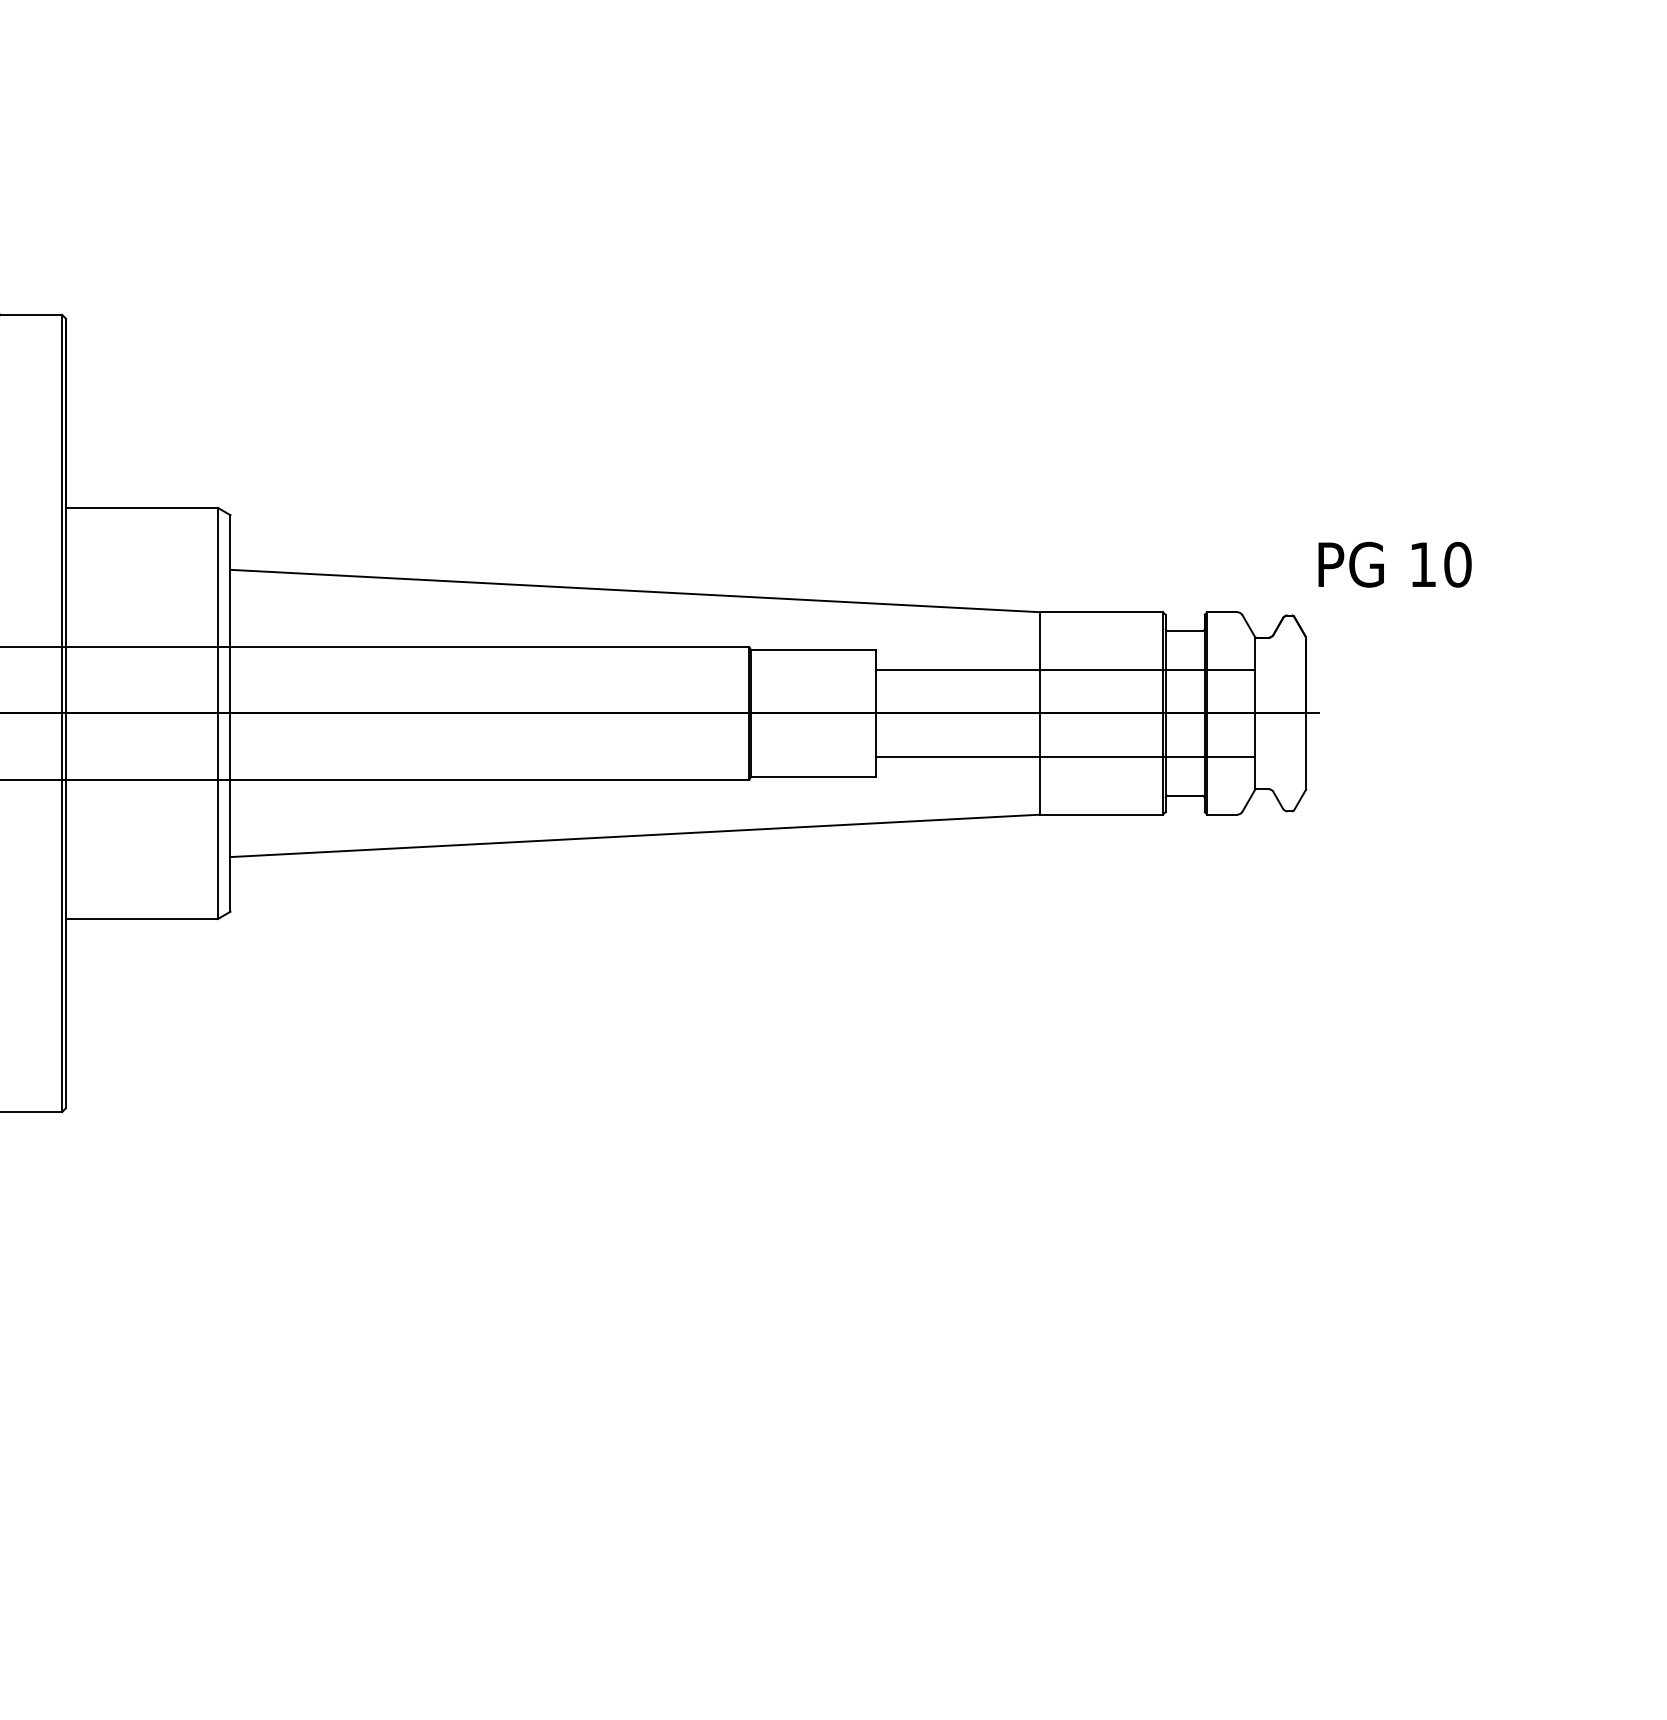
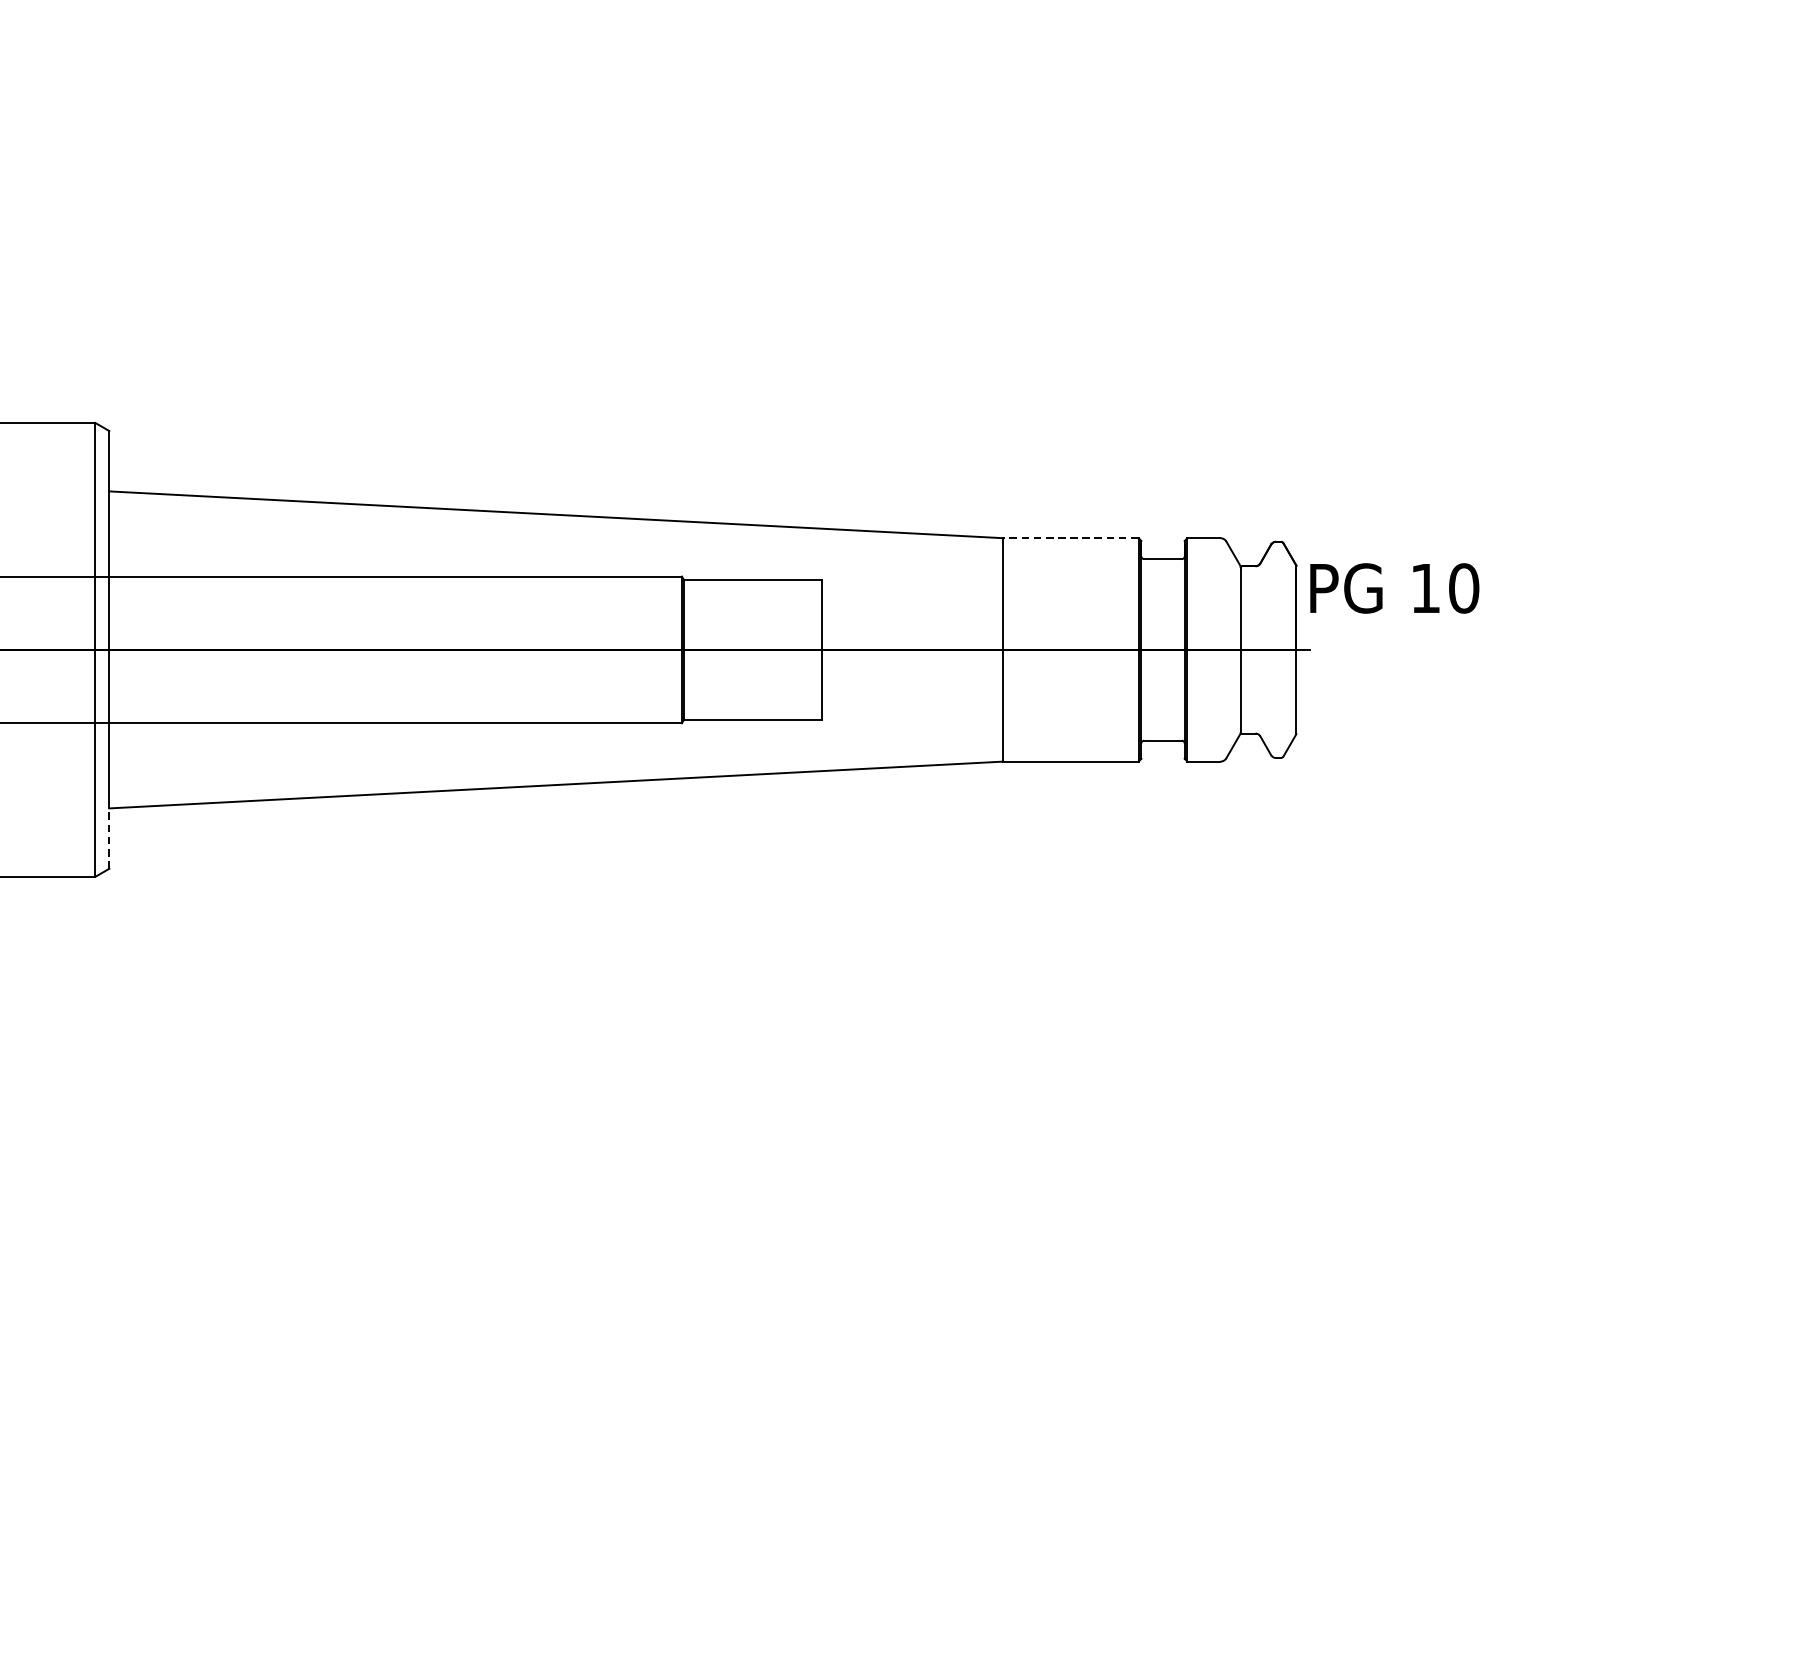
text: (1394, 564) -> (1394, 588), moved
line: (1101, 612) -> (1070, 538), solid -> dashed
line: (1065, 669) -> (1030, 601), removed
line: (1065, 757) -> (1030, 698), removed
line: (230, 883) -> (109, 837), solid -> dashed

